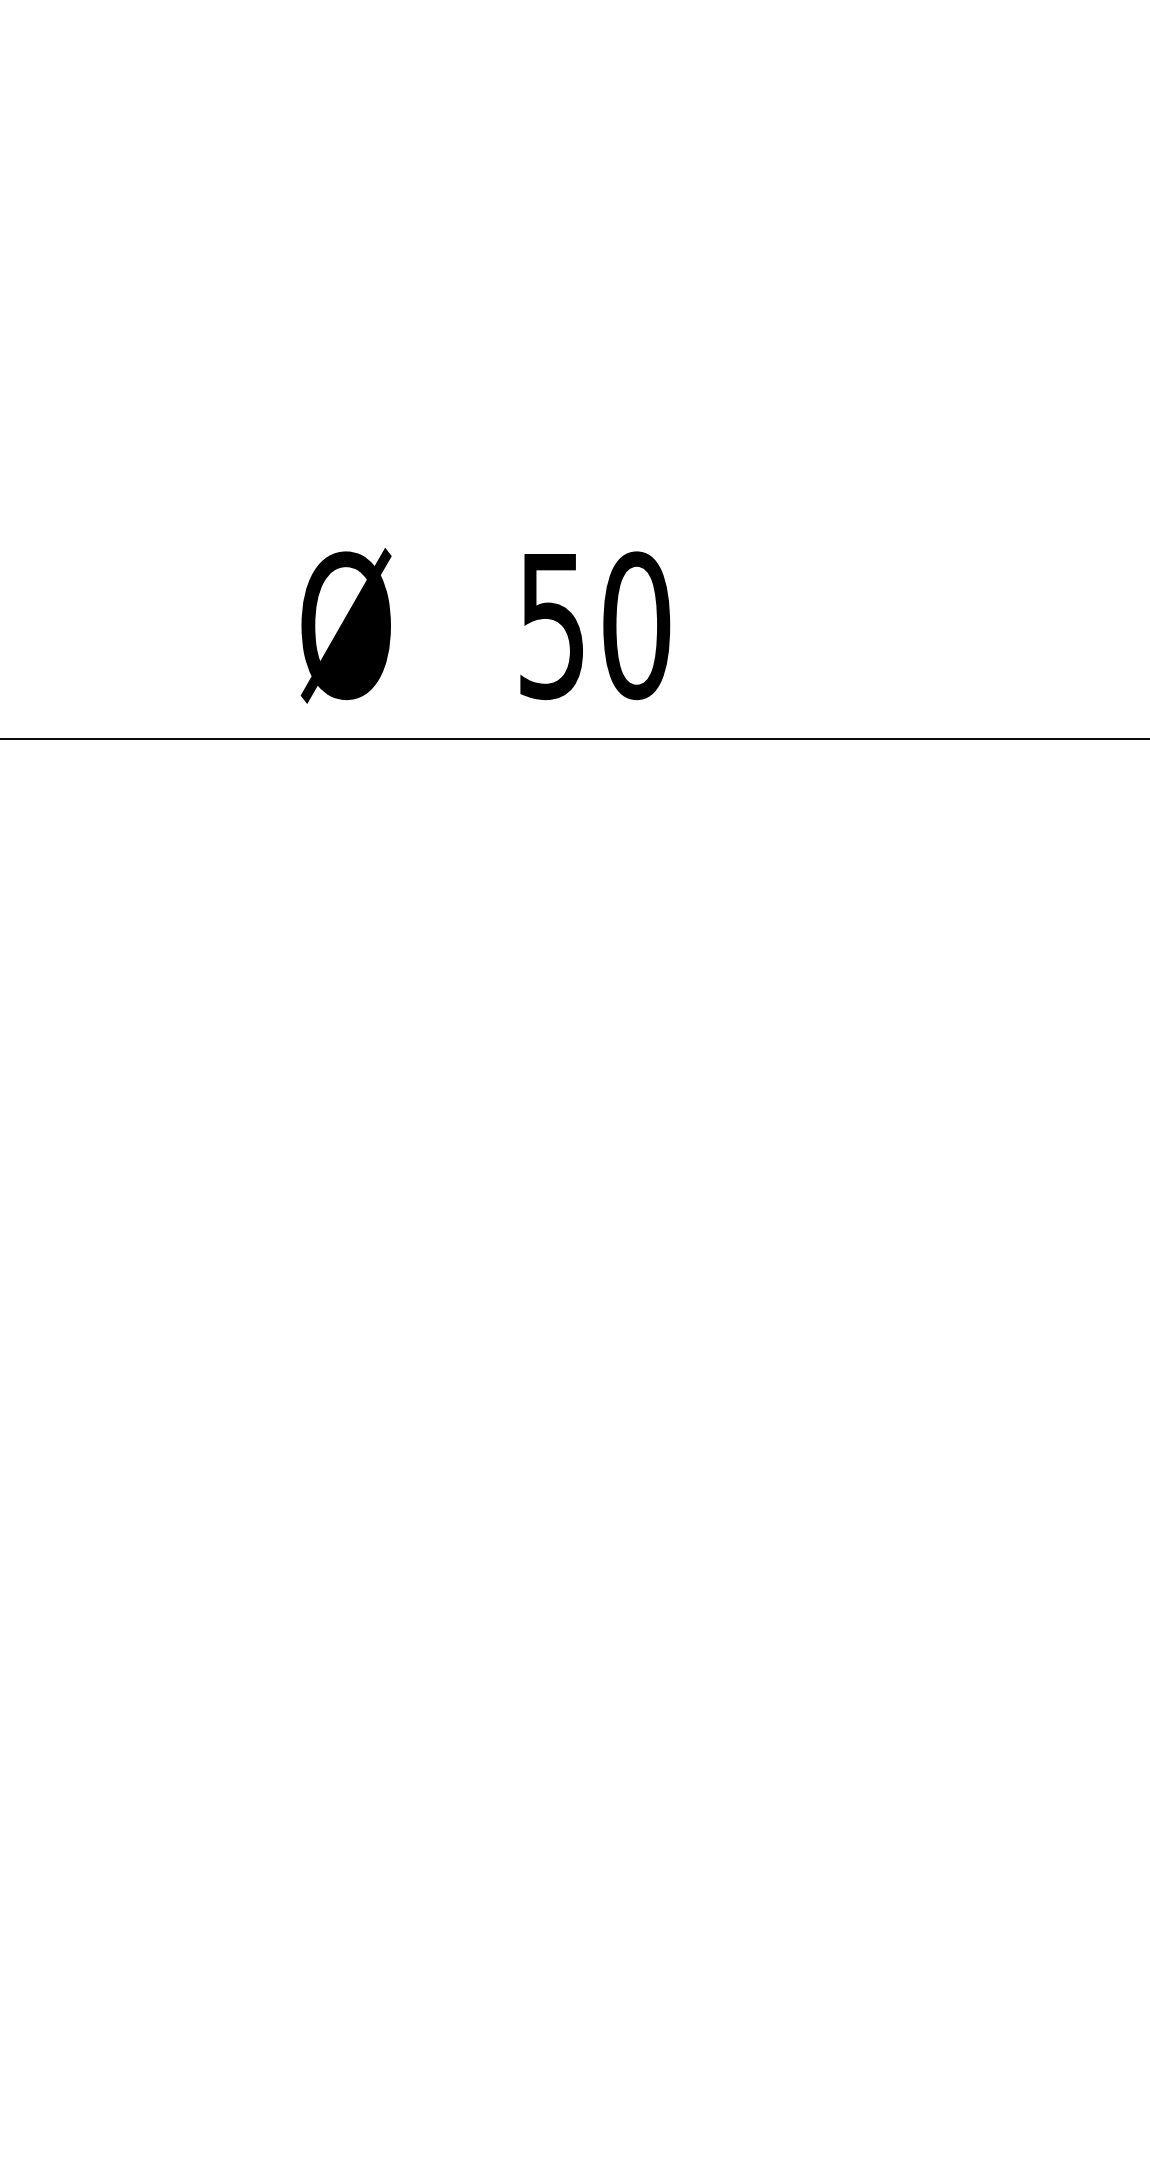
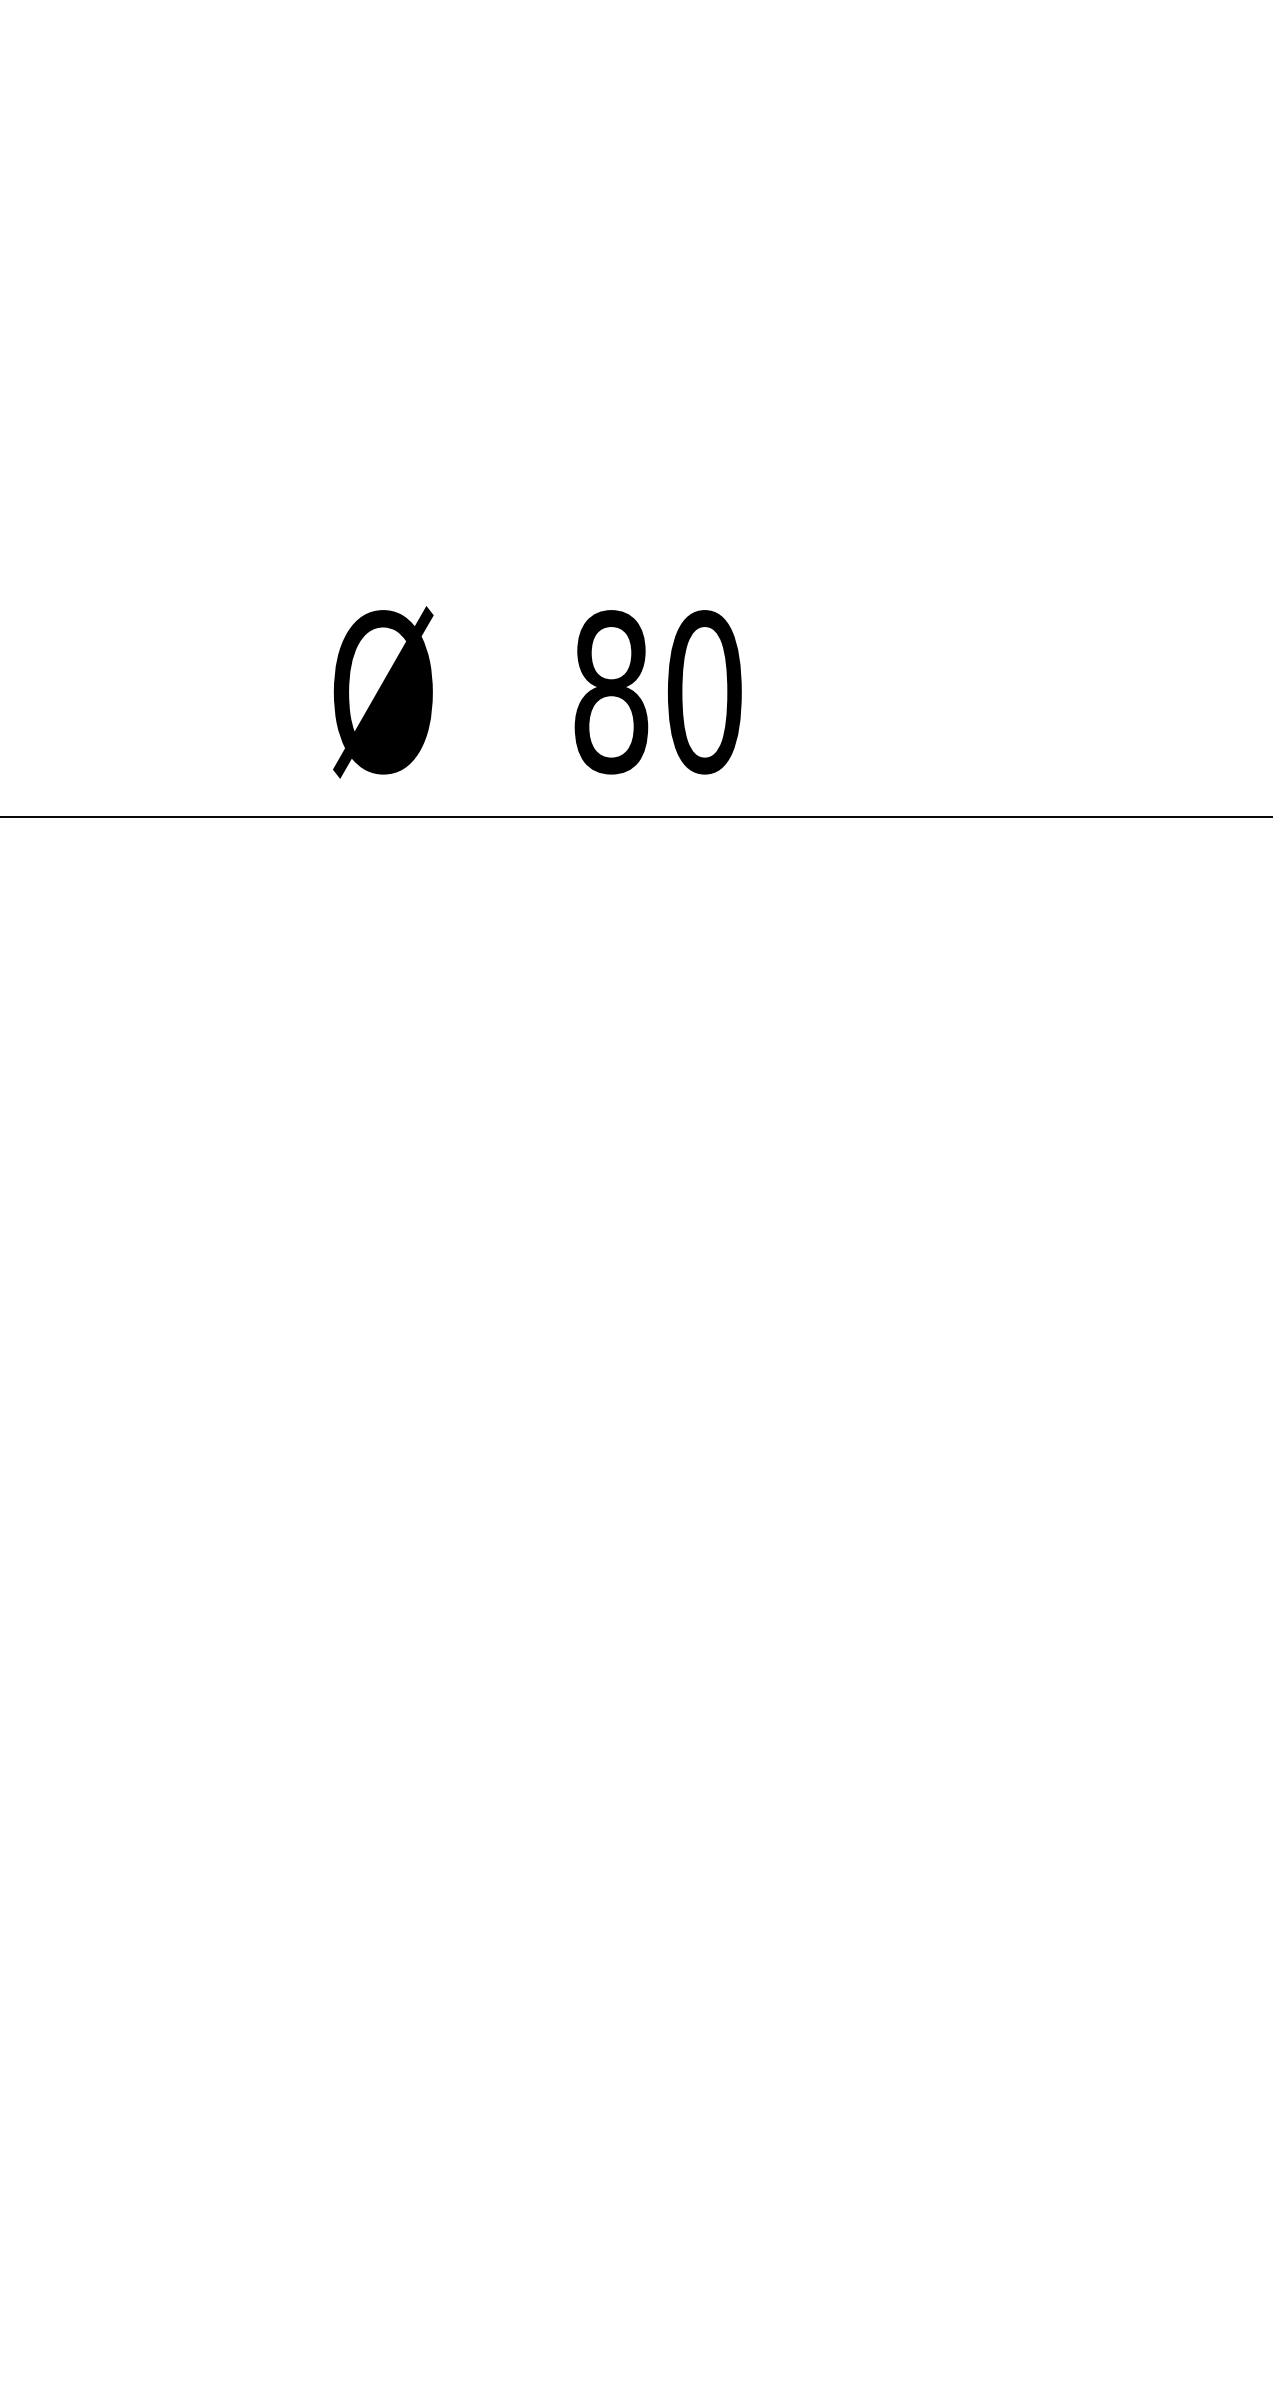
text: (552, 625) -> (611, 692), 50 -> 80

